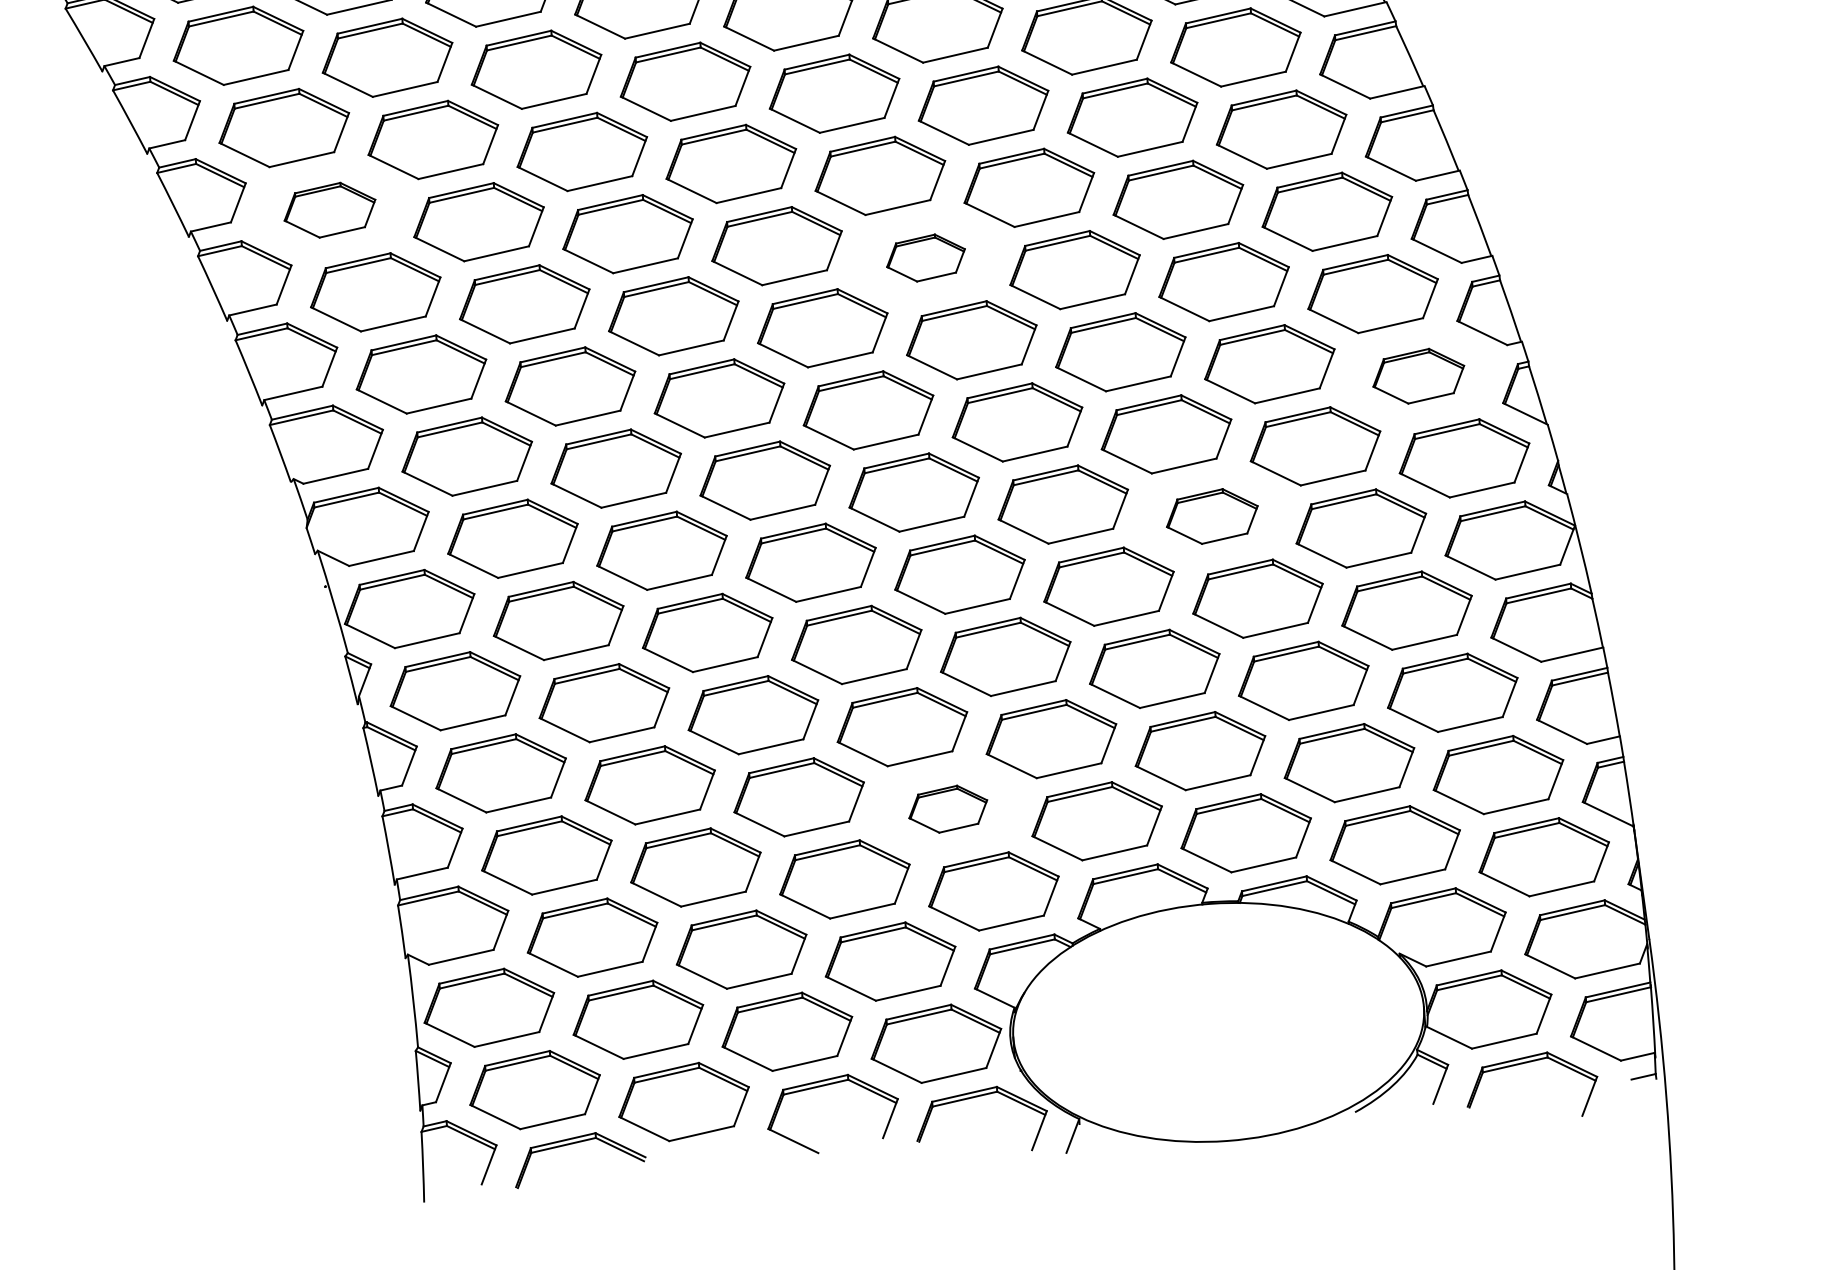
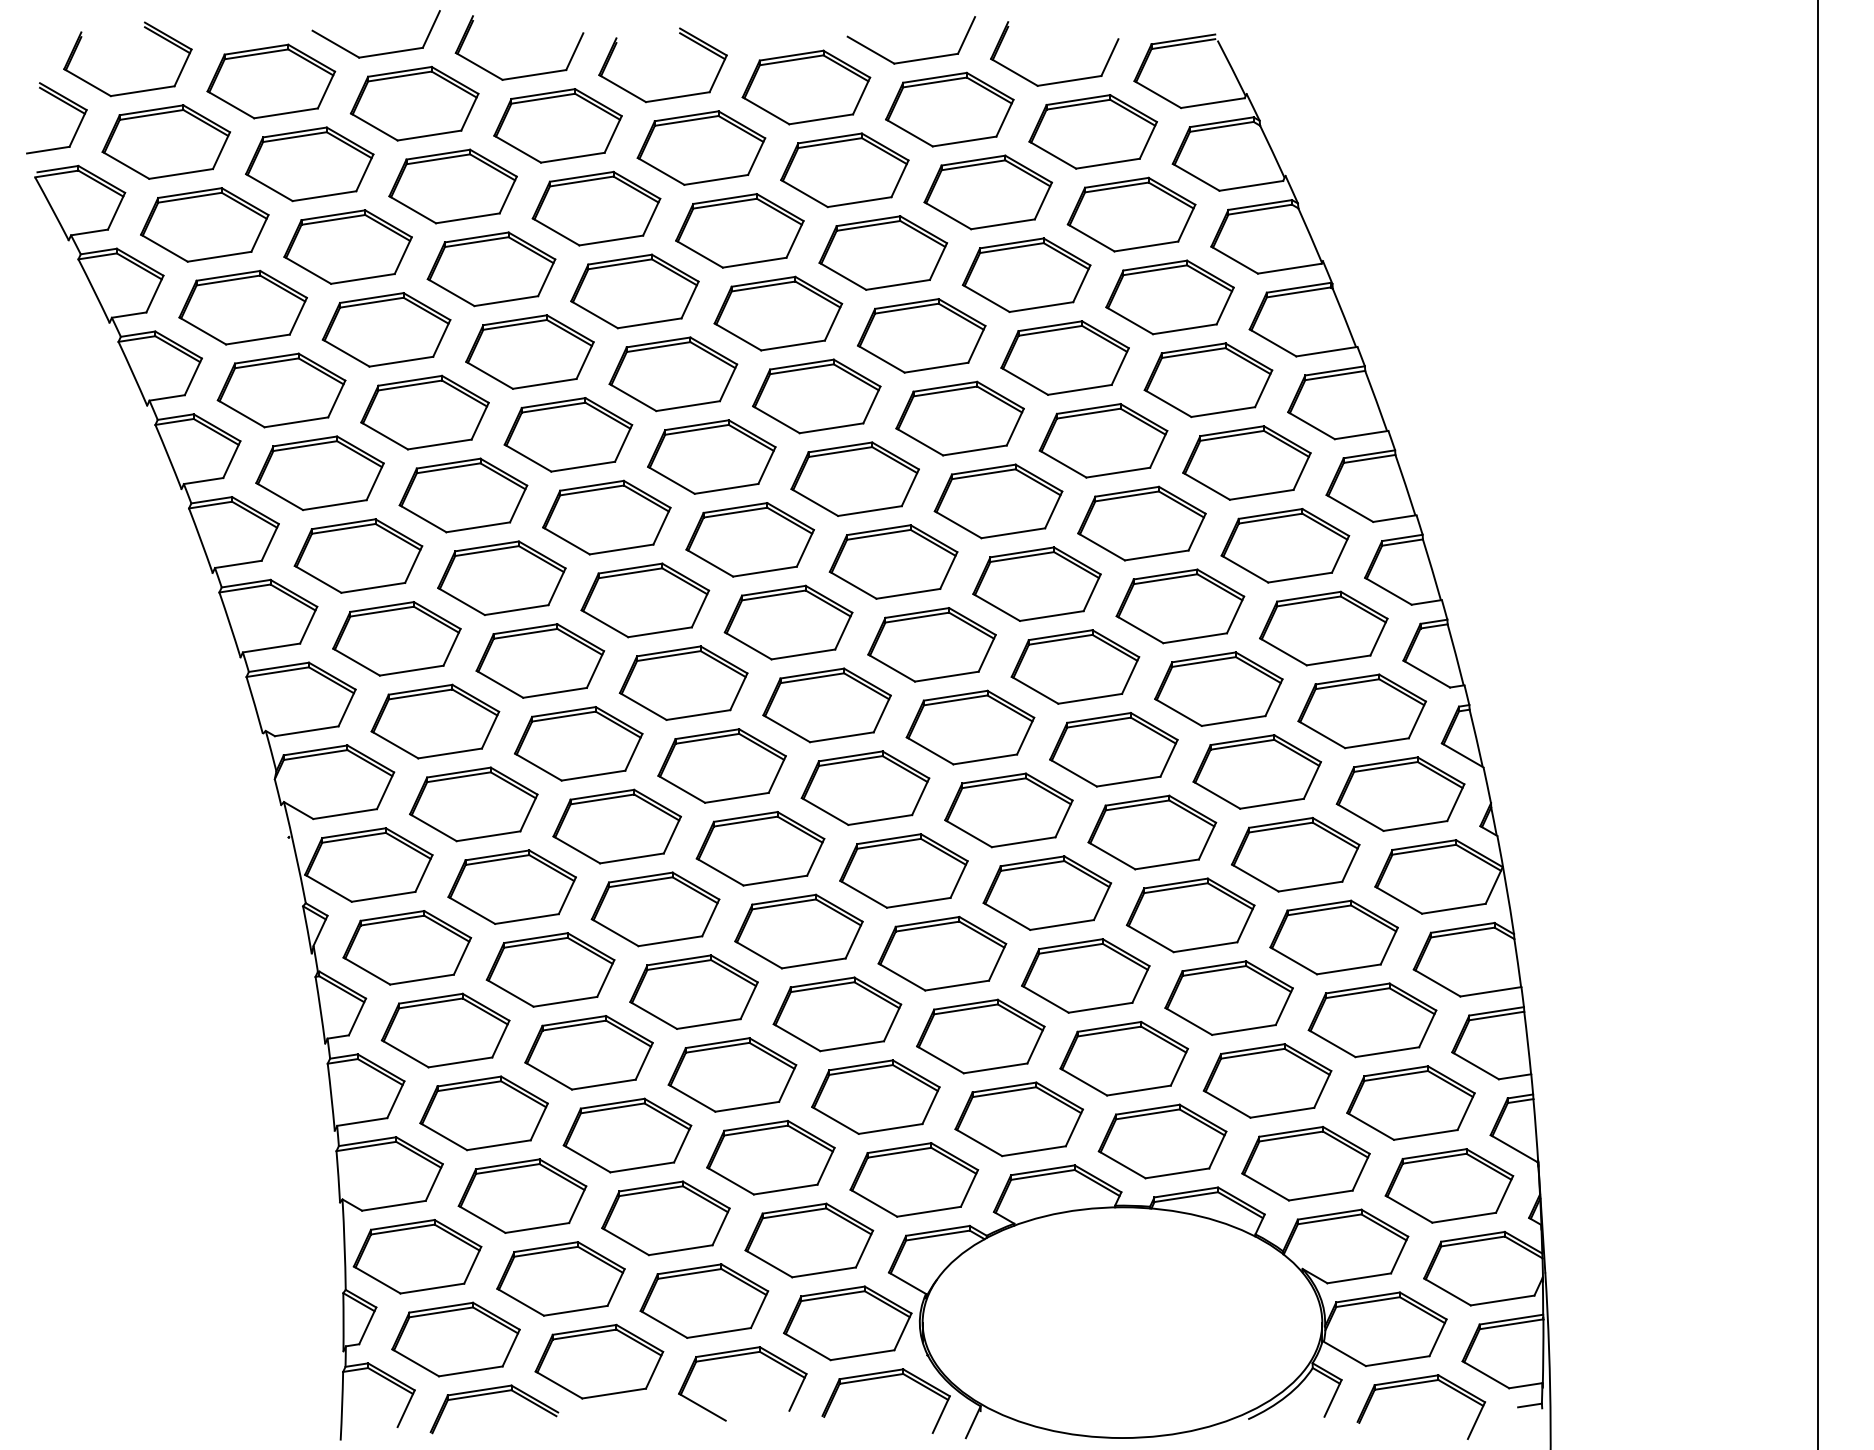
part: (329, 210) -> (319, 473), size x1.43
part: (925, 257) -> (893, 561), size x1.67
part: (1418, 376) -> (1361, 711), size x1.43
part: (1212, 516) -> (1152, 832), size x1.43
part: (947, 808) -> (875, 1096), size x1.67

